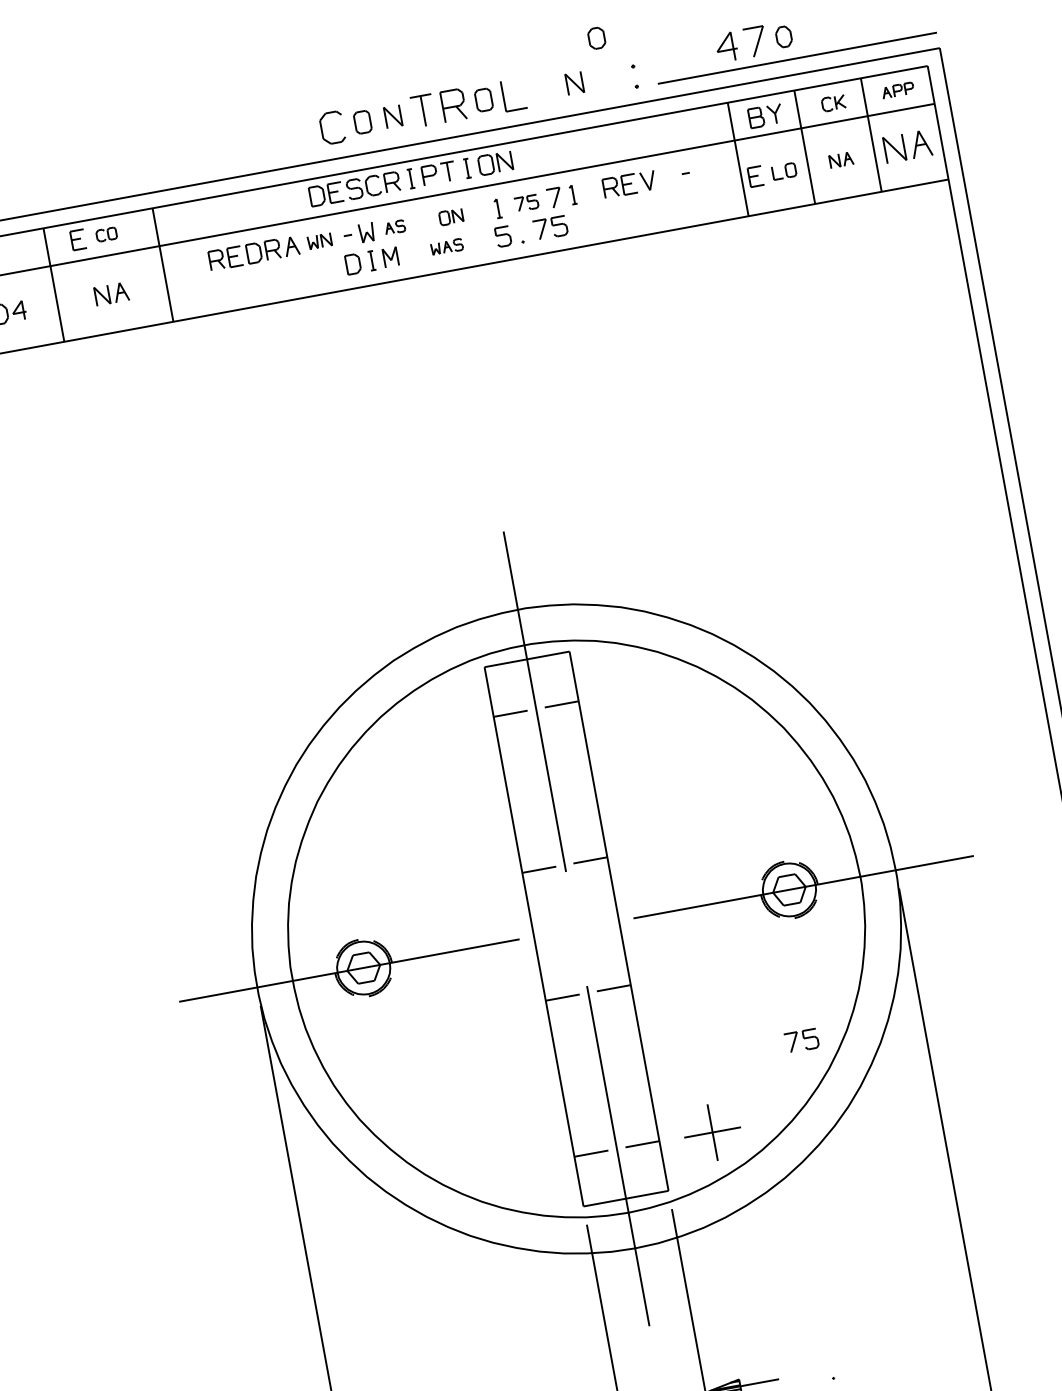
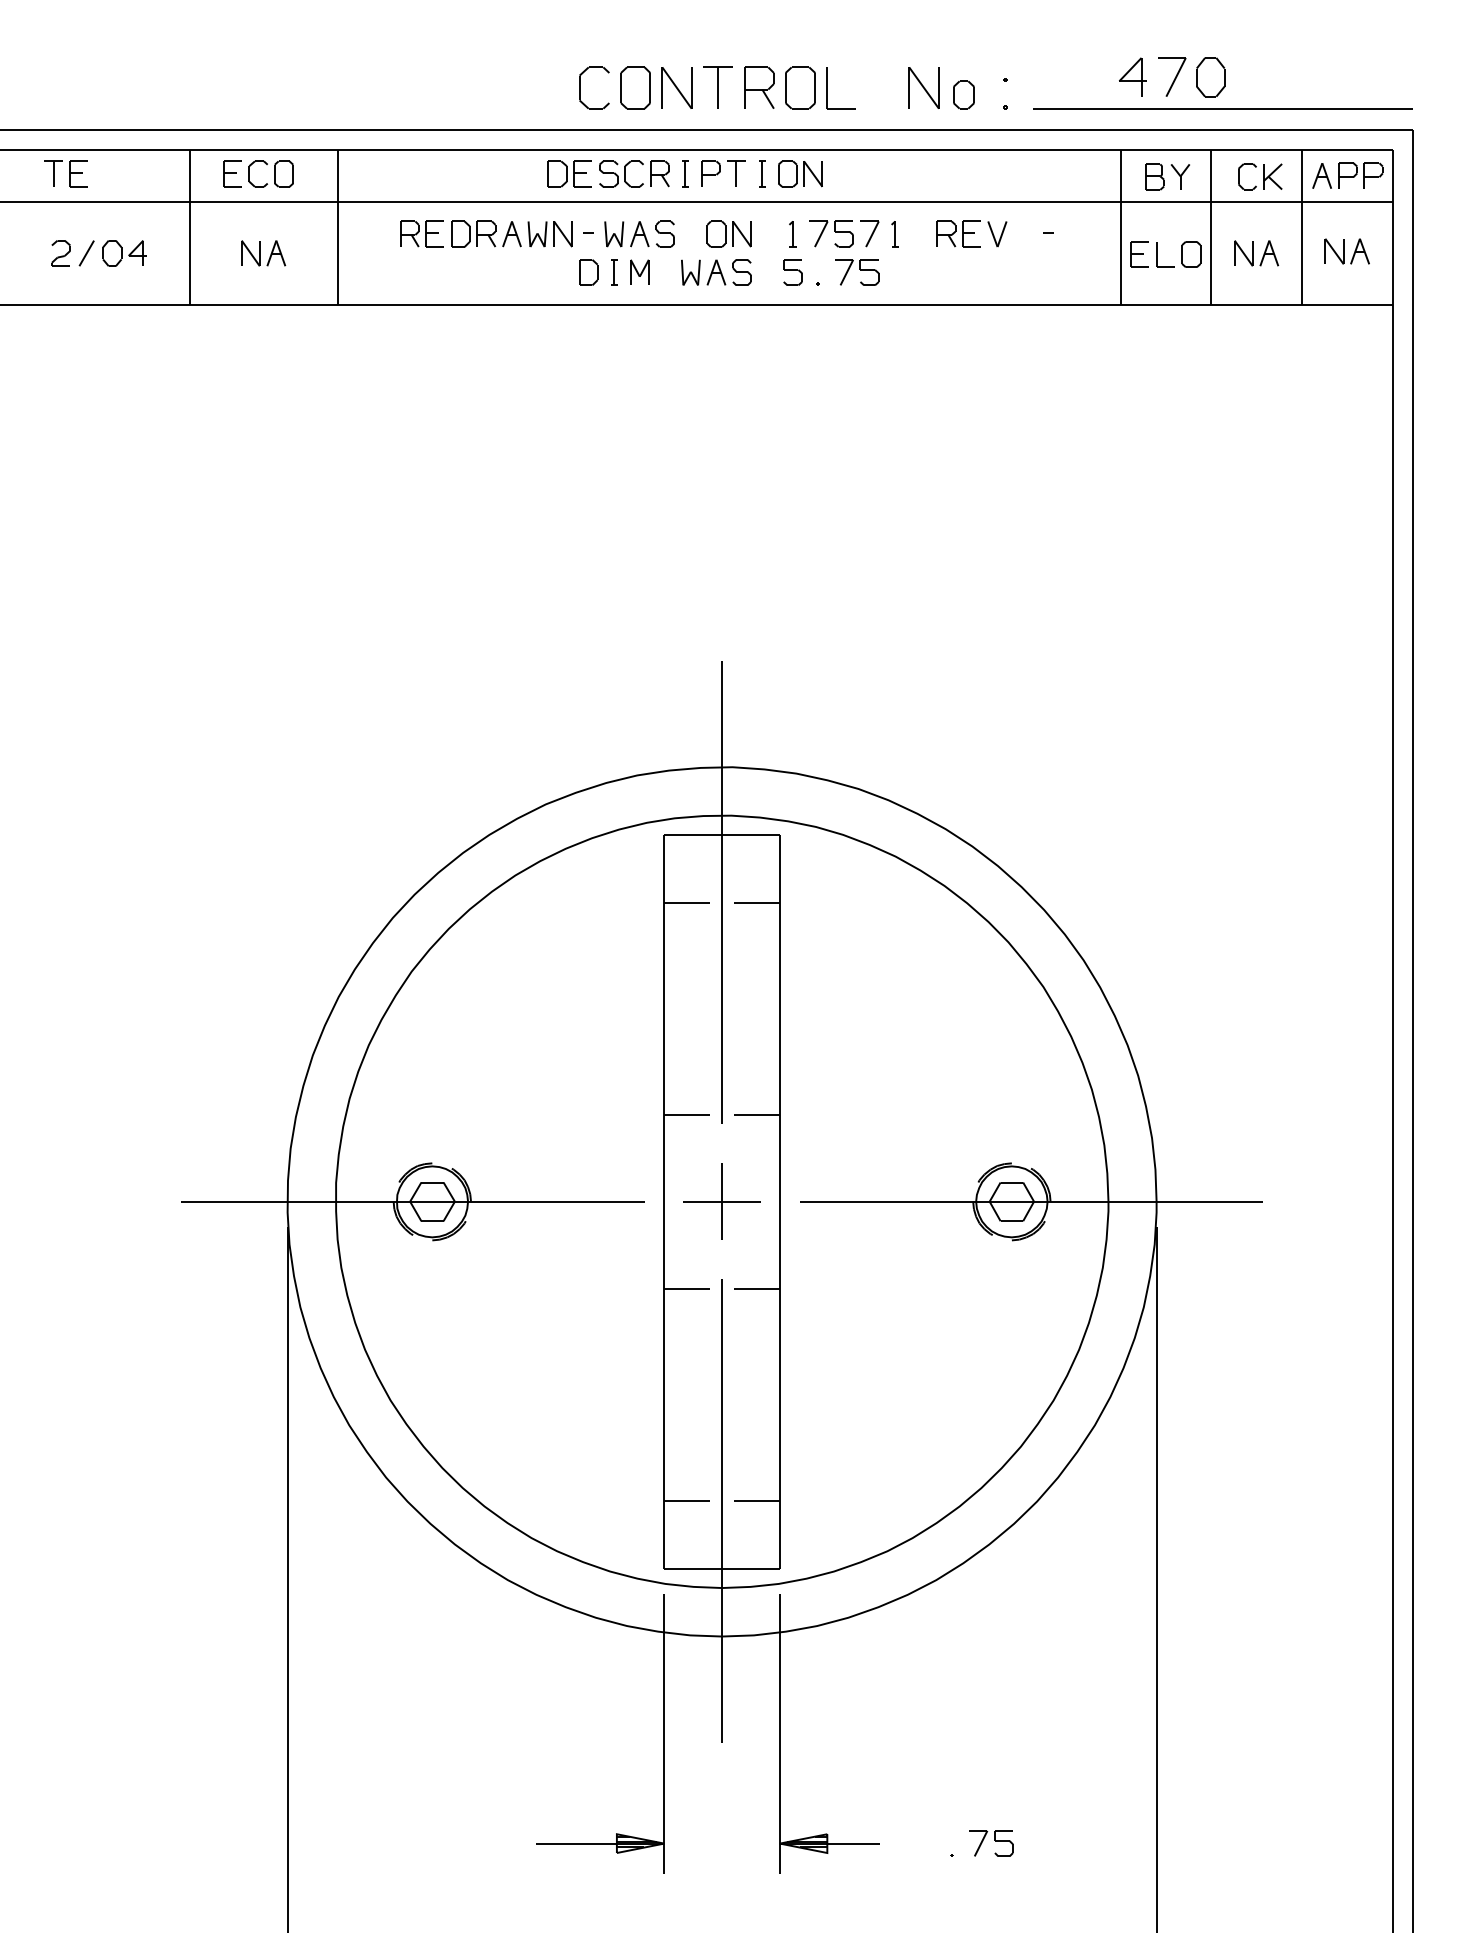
part: (783, 37) -> (1210, 77), size x1.43
part: (596, 38) -> (963, 94), moved
part: (574, 83) -> (923, 87), size x1.43
part: (897, 90) -> (1347, 175), size x1.67
part: (483, 99) -> (800, 87), size x1.43
part: (833, 103) -> (1260, 176), size x1.43
part: (392, 116) -> (676, 87), size x1.43
part: (362, 121) -> (635, 87), size x1.43
part: (907, 146) -> (1346, 251), size x0.71
part: (841, 160) -> (1256, 253), size x1.43
part: (784, 171) -> (1178, 254), size x1.43
part: (526, 202) -> (831, 233), size x1.43
part: (450, 216) -> (728, 233), size x1.43
part: (394, 226) -> (652, 233), size x1.67
part: (106, 234) -> (270, 173), size x1.67
part: (319, 241) -> (549, 234), size x1.43
part: (447, 246) -> (716, 272), size x1.67
part: (801, 1040) -> (991, 1843), moved
part: (712, 1132) -> (721, 1201), moved

